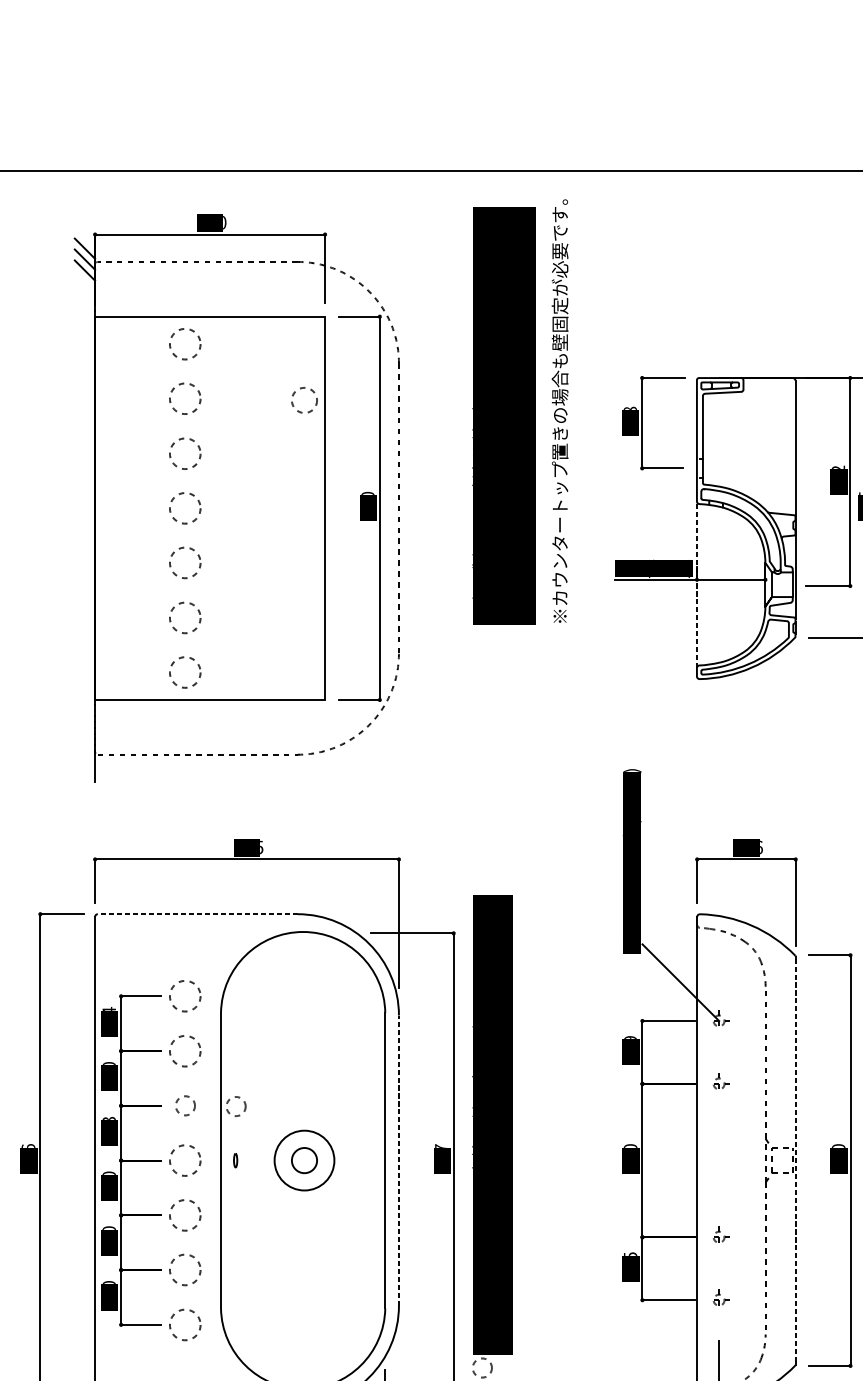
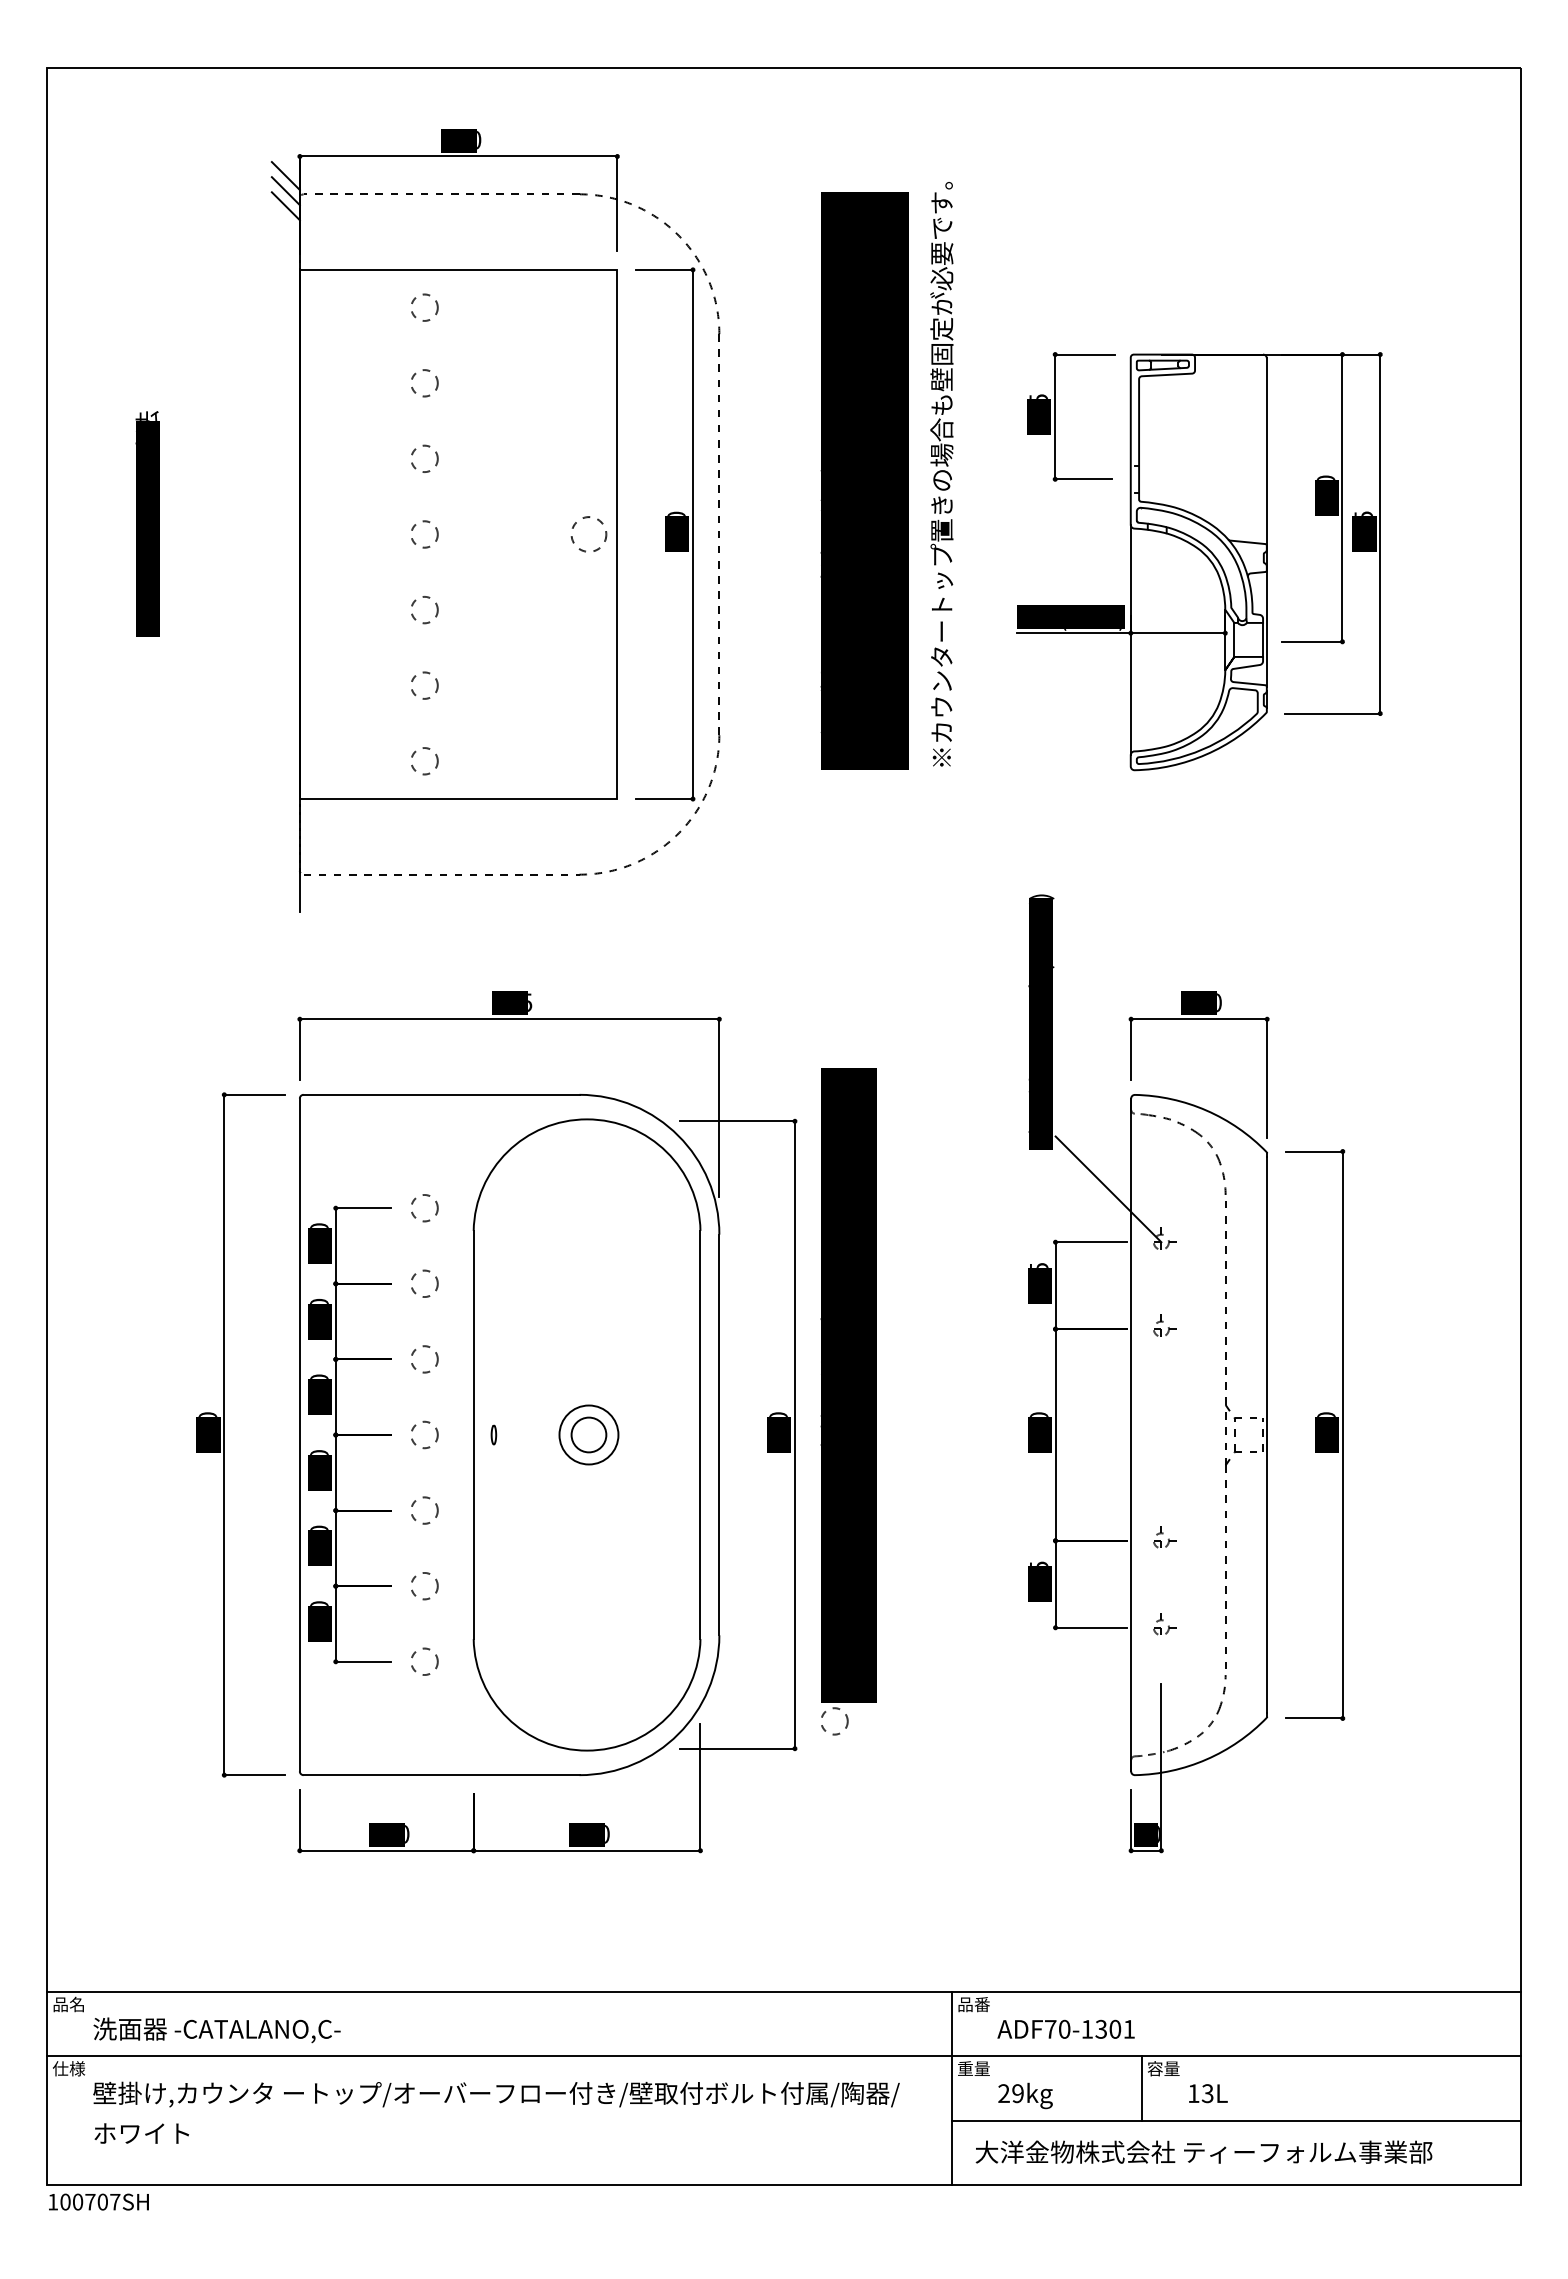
circle: (185, 343) -> (424, 307), size x0.62
circle: (185, 398) -> (424, 383), size x0.62
circle: (304, 400) -> (588, 534), moved
text: (630, 408) -> (1038, 396), 168 -> 165
text: (520, 412) -> (886, 475), moved
circle: (185, 453) -> (424, 458), size x0.62
text: (839, 467) -> (1327, 477), 382 -> 380
circle: (185, 508) -> (424, 534), size x0.62
circle: (185, 563) -> (424, 610), size x0.62
line: (696, 584) -> (1130, 639), dashed -> solid
circle: (185, 617) -> (424, 685), size x0.62
circle: (185, 672) -> (424, 761), size x0.62
text: (761, 847) -> (1219, 1002), 186 -> 180
line: (197, 913) -> (441, 1094), dashed -> solid
circle: (185, 996) -> (424, 1208), size x0.62
text: (109, 1008) -> (319, 1224), 104 -> 100
text: (630, 1037) -> (1039, 1265), 119 -> 115
circle: (185, 1050) -> (424, 1283), size x0.62
circle: (236, 1106) -> (494, 1360), removed
text: (109, 1118) -> (319, 1376), 123 -> 100
text: (28, 1145) -> (207, 1414), 906 -> 900
text: (441, 1145) -> (778, 1414), 437 -> 830
circle: (185, 1160) -> (424, 1434), size x0.62
circle: (304, 1160) -> (588, 1434), size x0.71
line: (399, 1160) -> (719, 1434), dashed -> solid
line: (795, 1160) -> (1267, 1434), dashed -> solid
circle: (185, 1215) -> (424, 1510), size x0.62
circle: (185, 1270) -> (424, 1586), size x0.62
circle: (185, 1324) -> (424, 1661), size x0.62

